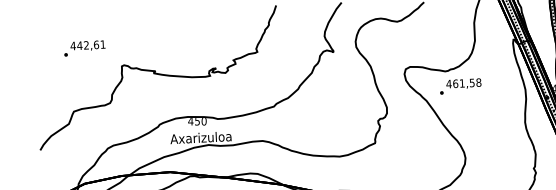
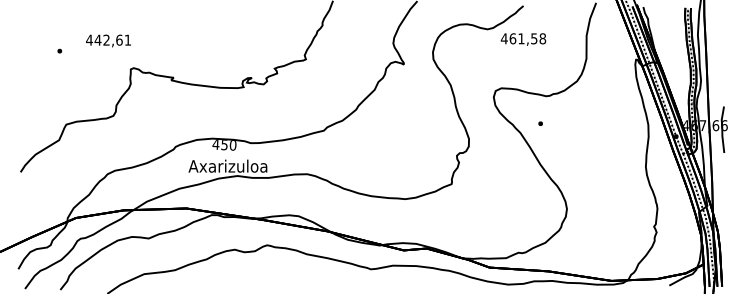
text: (87, 45) -> (108, 40), moved
text: (463, 83) -> (523, 39), moved

